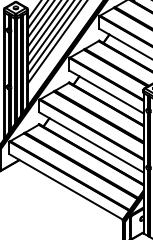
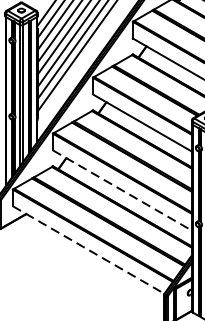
line: (92, 142) -> (123, 190), solid -> dashed
line: (66, 187) -> (89, 250), solid -> dashed

